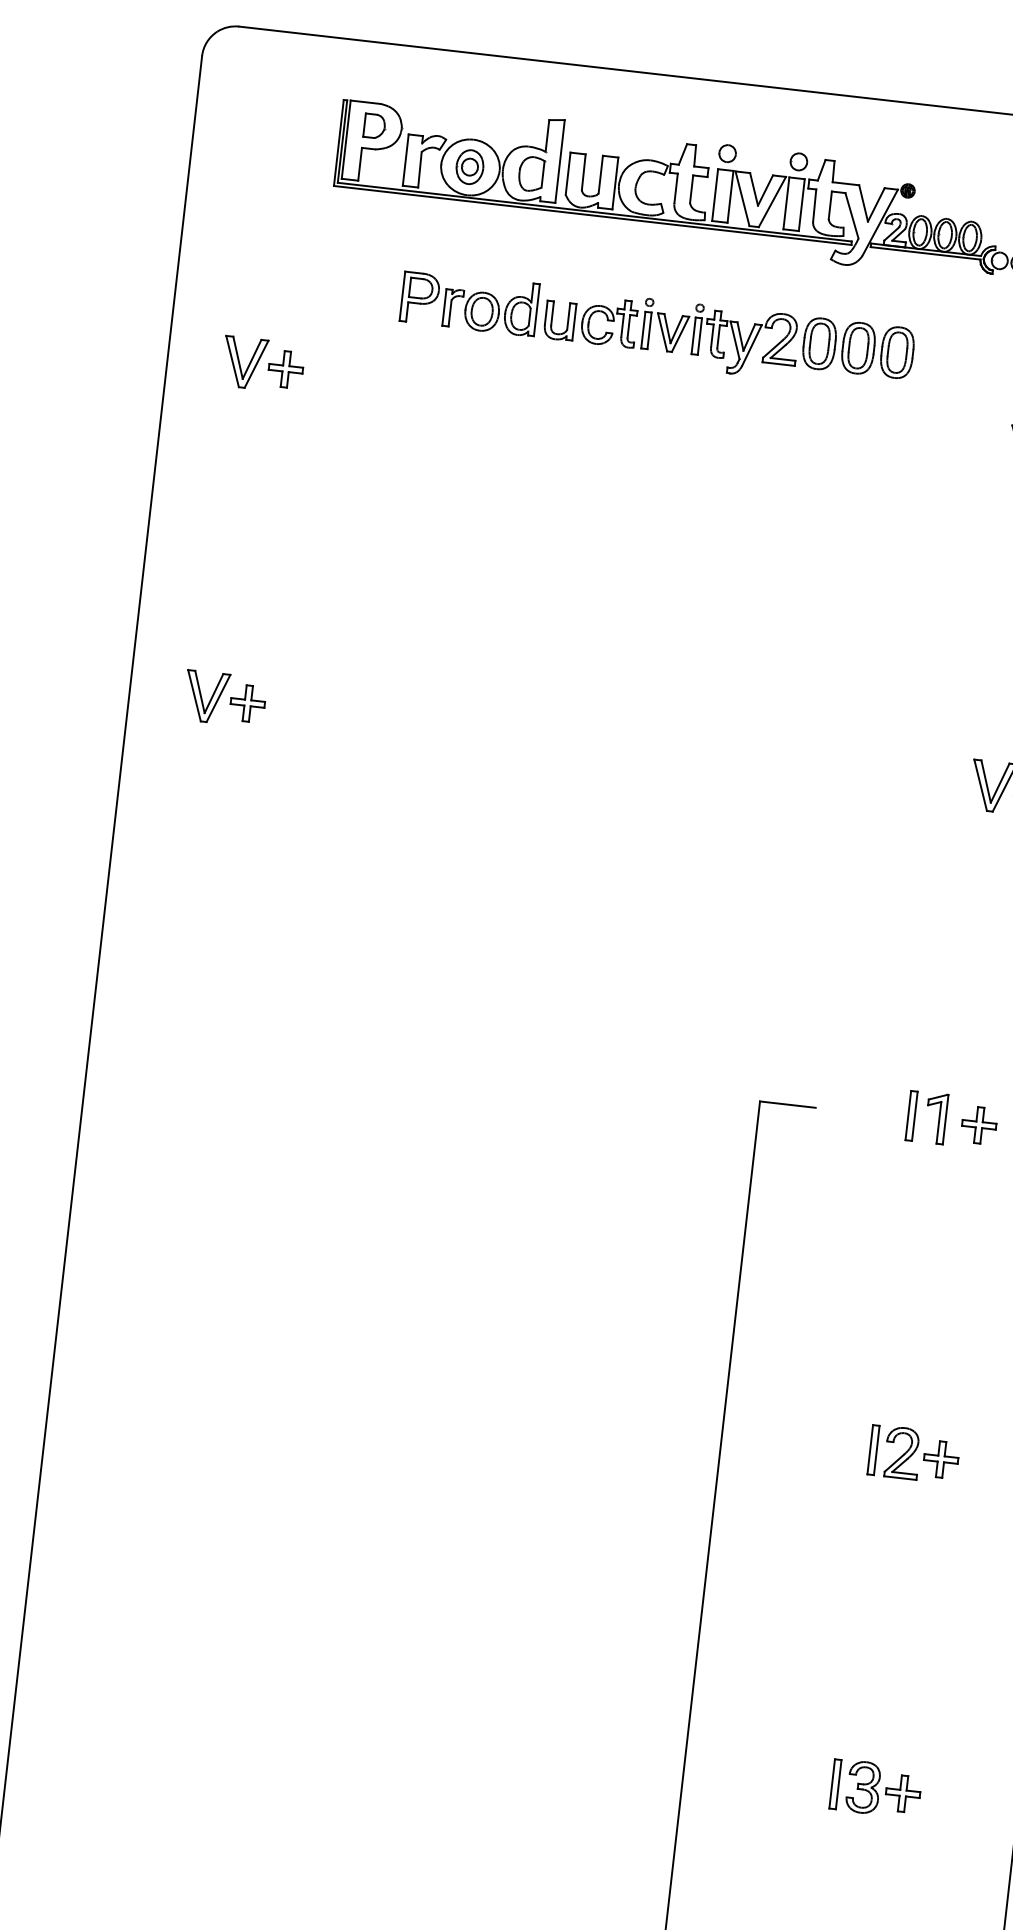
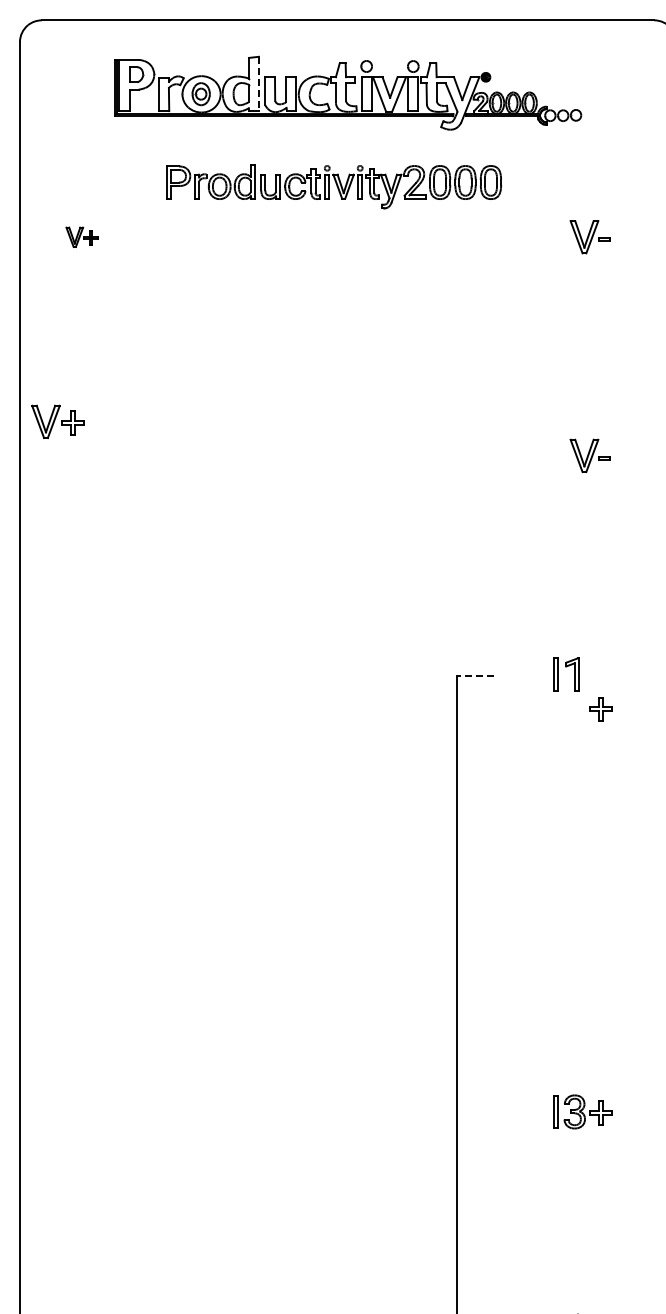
line: (559, 162) -> (258, 84), solid -> dashed
part: (262, 365) -> (81, 237), size x0.6
part: (224, 698) -> (57, 421), moved
line: (787, 1104) -> (475, 676), solid -> dashed
part: (978, 1125) -> (600, 709), moved
part: (913, 1453) -> (582, 892), removed

